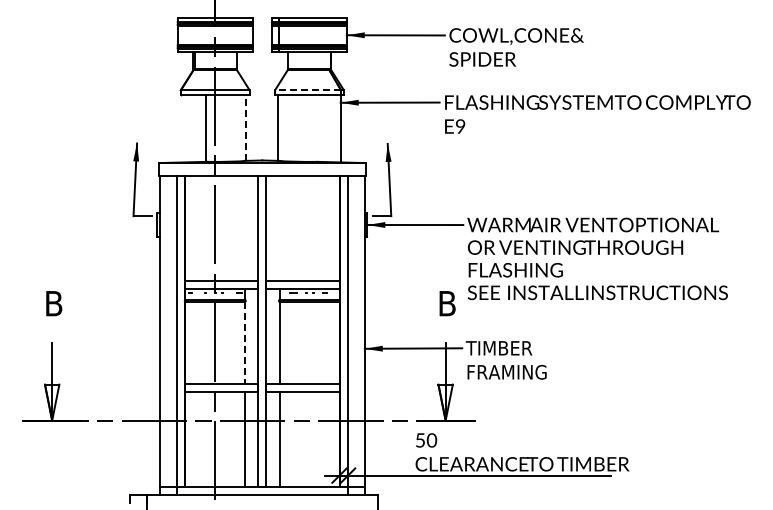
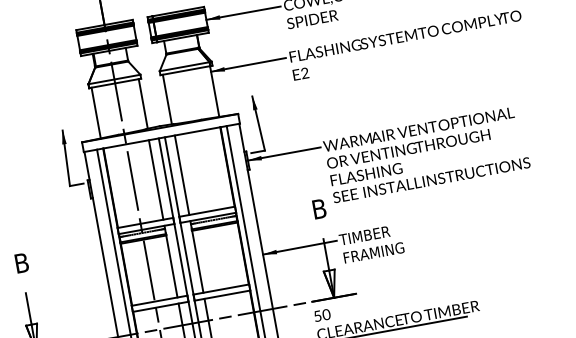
line: (308, 90) -> (185, 66), dashed -> solid
text: (460, 126) -> (304, 73), E9 -> E2
line: (206, 128) -> (96, 112), moved
line: (246, 128) -> (143, 104), dashed -> solid
line: (245, 227) -> (156, 179), added
line: (279, 227) -> (181, 174), added
line: (245, 342) -> (172, 266), dashed -> solid

